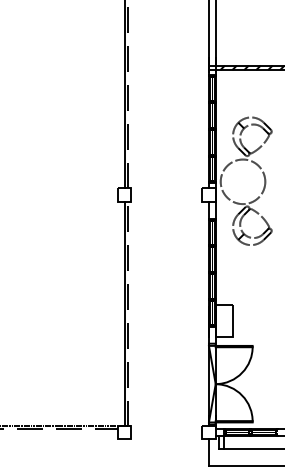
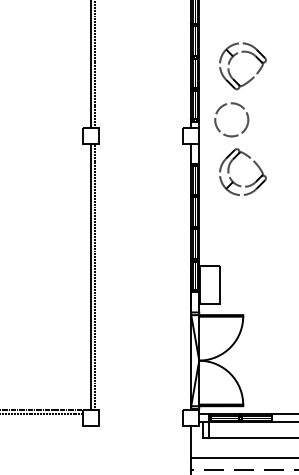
circle: (242, 181) -> (231, 119), size x0.62

